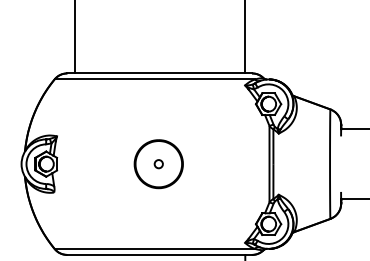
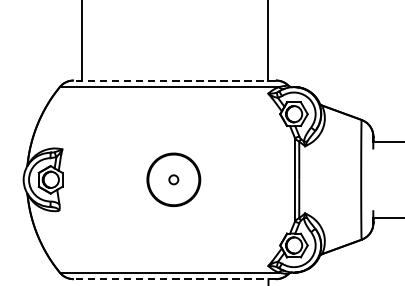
line: (159, 73) -> (174, 80), solid -> dashed
line: (159, 254) -> (174, 278), solid -> dashed

